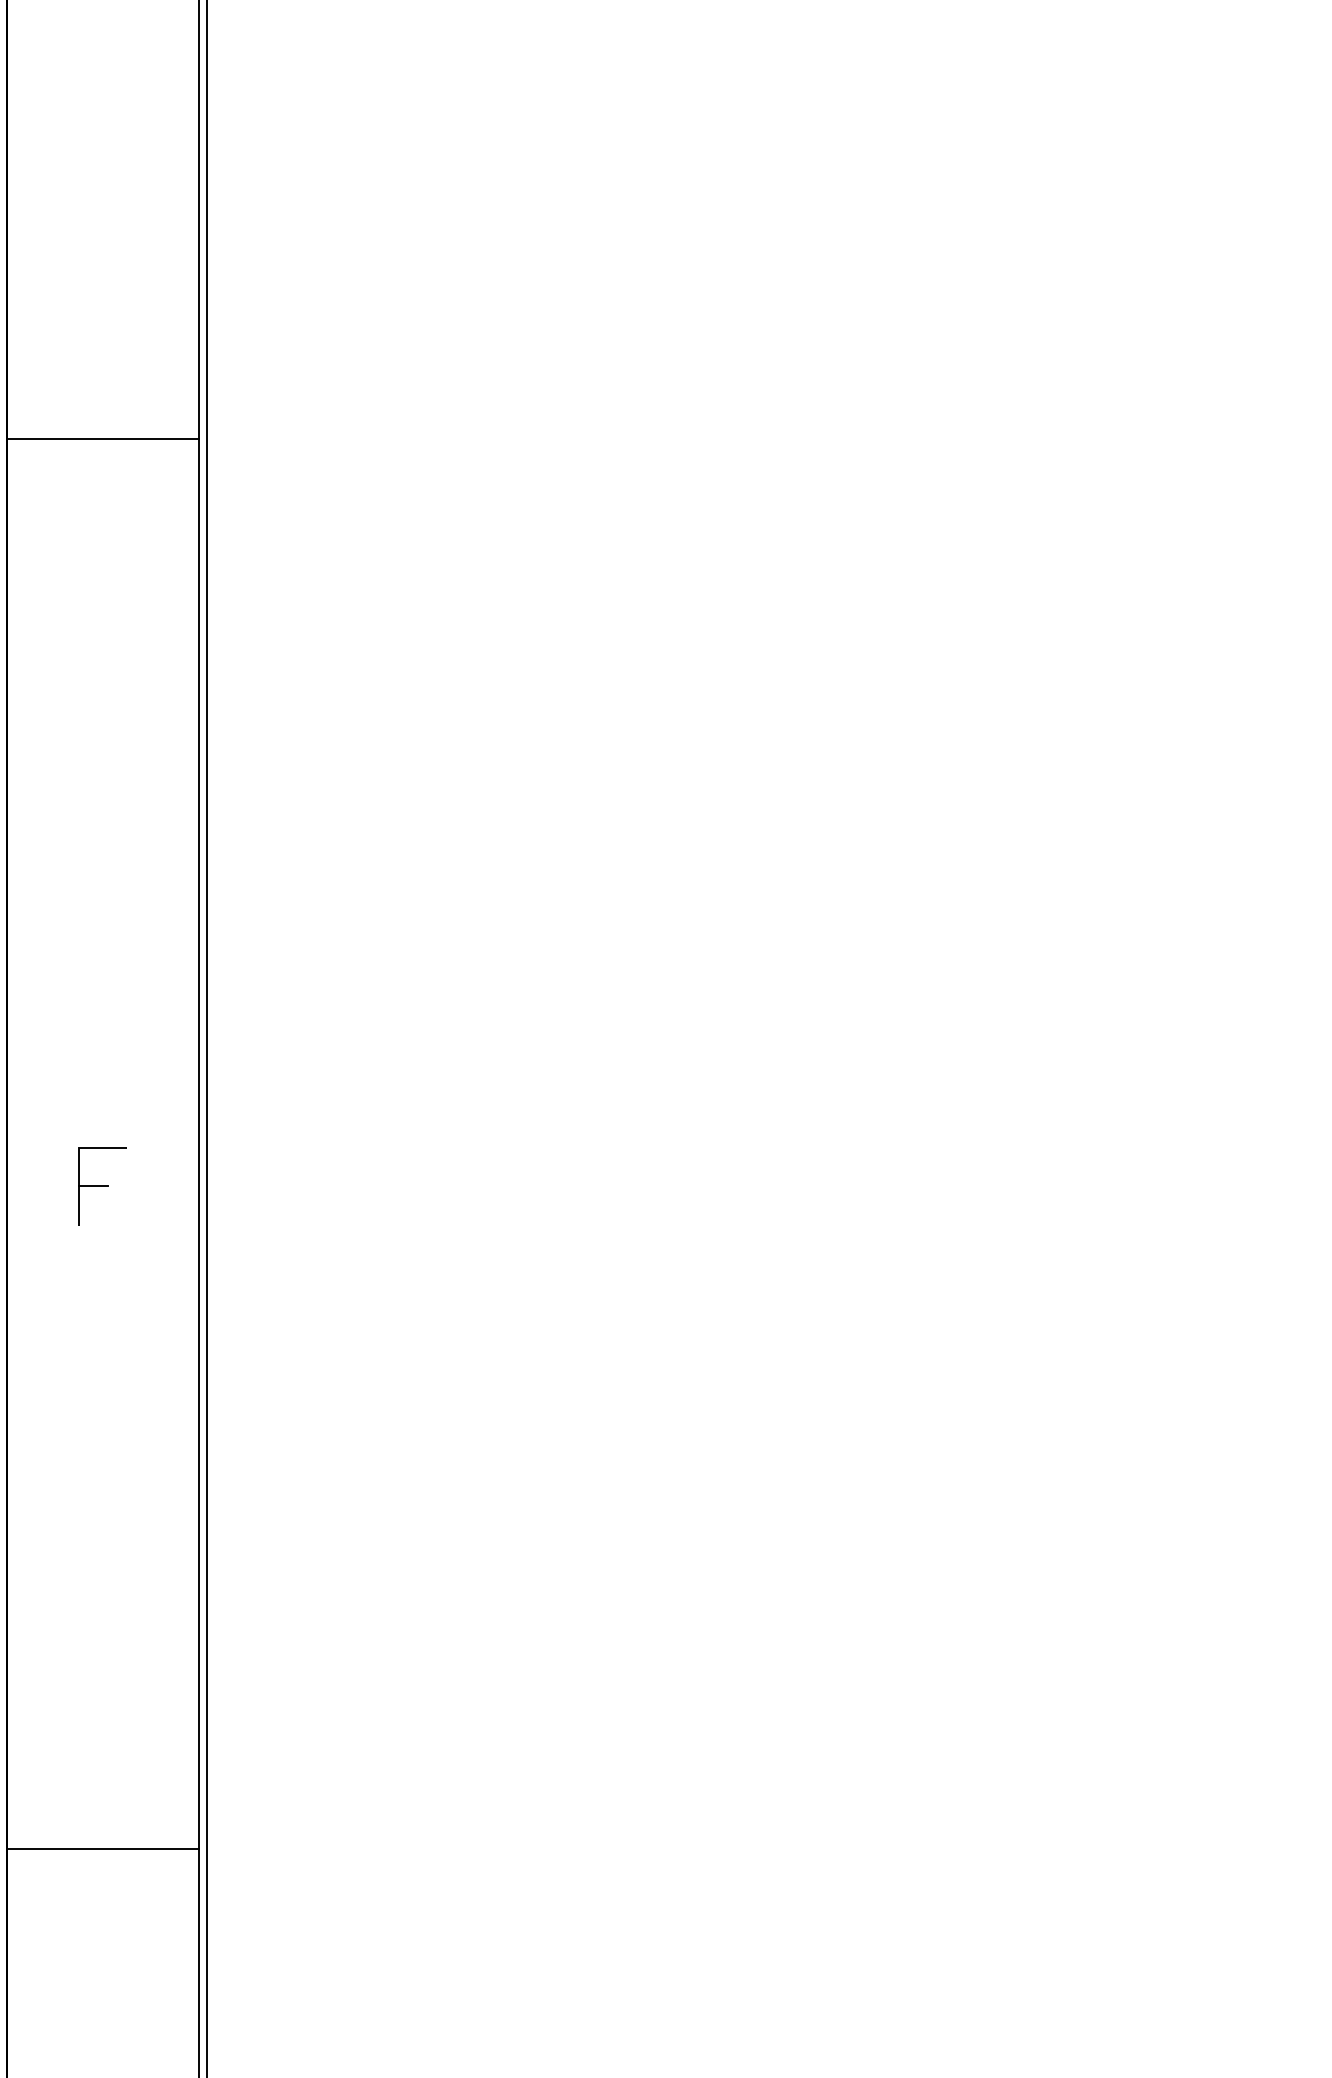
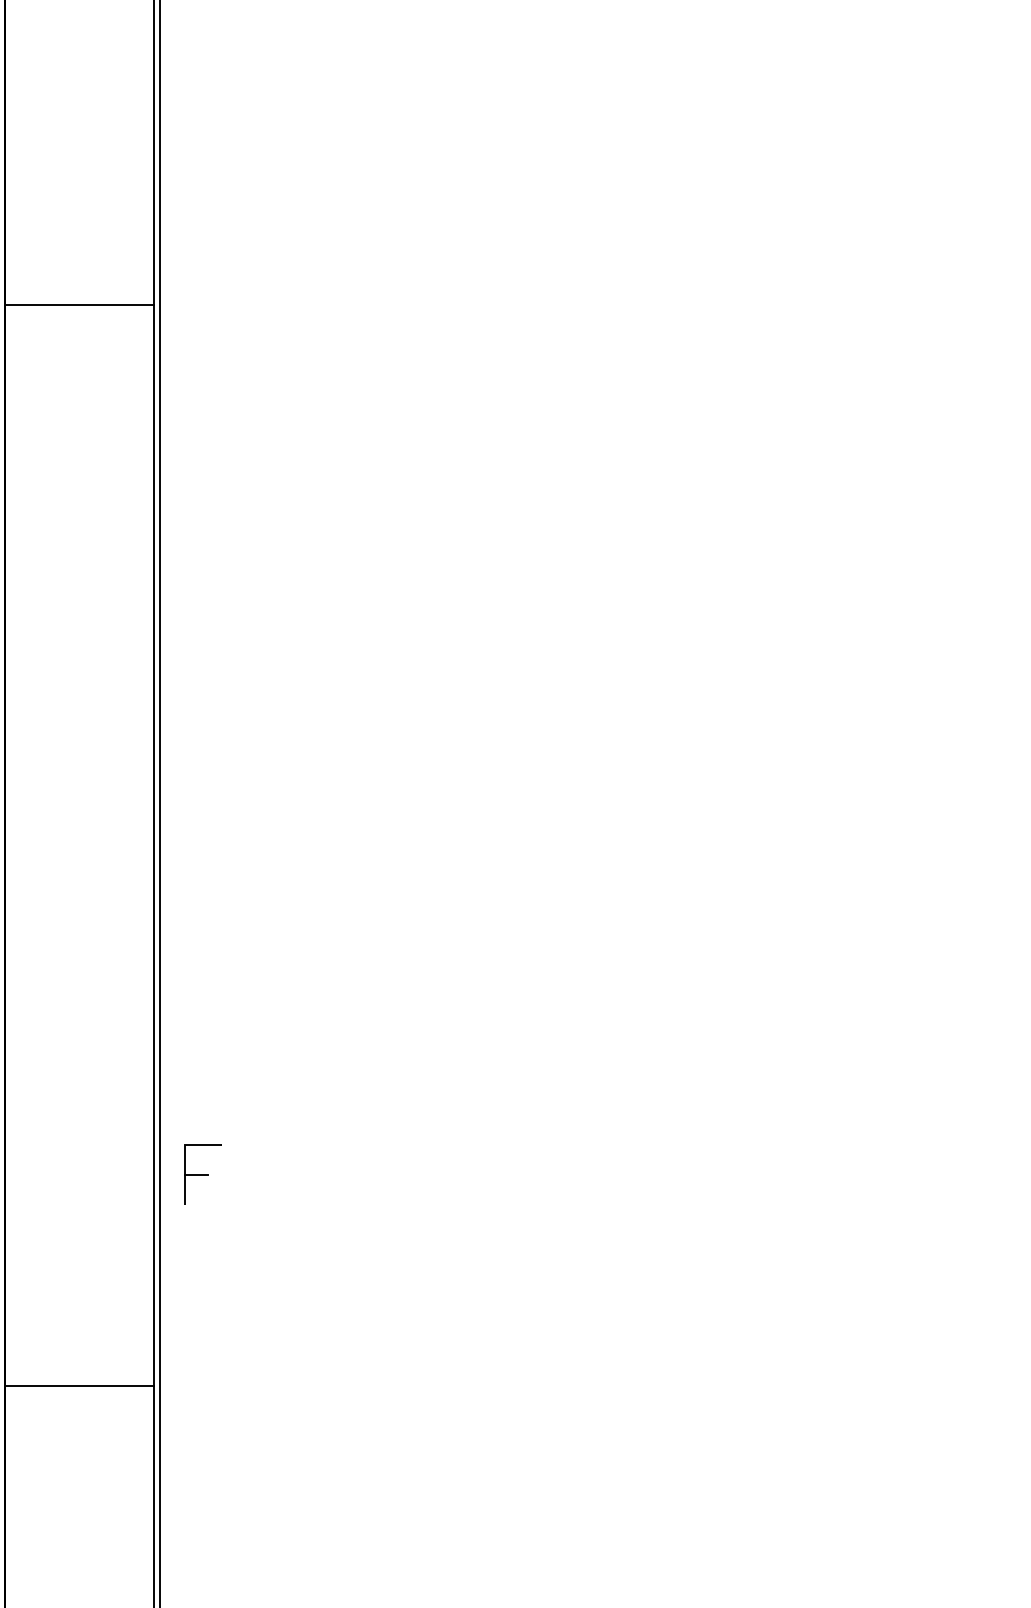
line: (102, 439) -> (79, 305), moved
part: (102, 1186) -> (203, 1175), moved
line: (102, 1849) -> (79, 1386), moved

